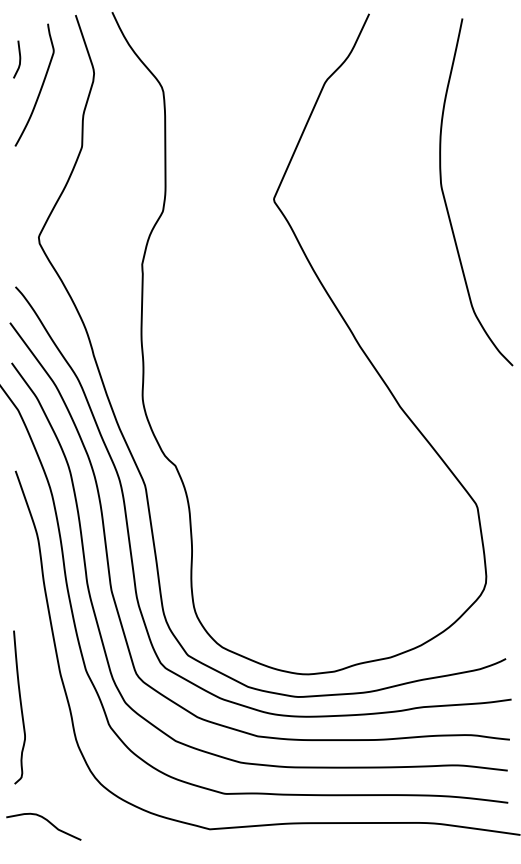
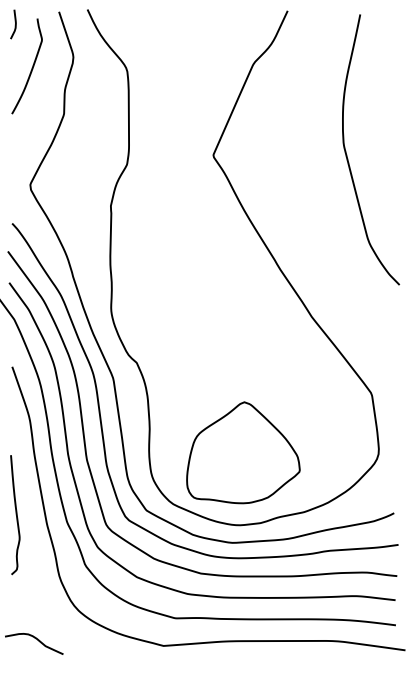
curve: (18, 60) -> (14, 25), moved
part: (312, 580) -> (243, 452), added
curve: (19, 706) -> (15, 514), moved

